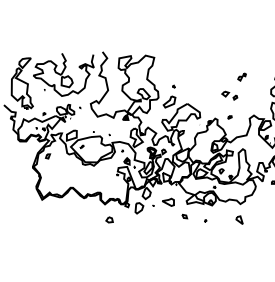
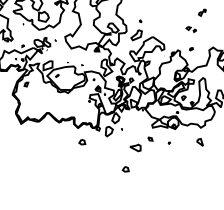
part: (229, 95) -> (190, 29), size x0.7
part: (168, 201) -> (135, 147), moved
part: (157, 249) -> (125, 168), added

